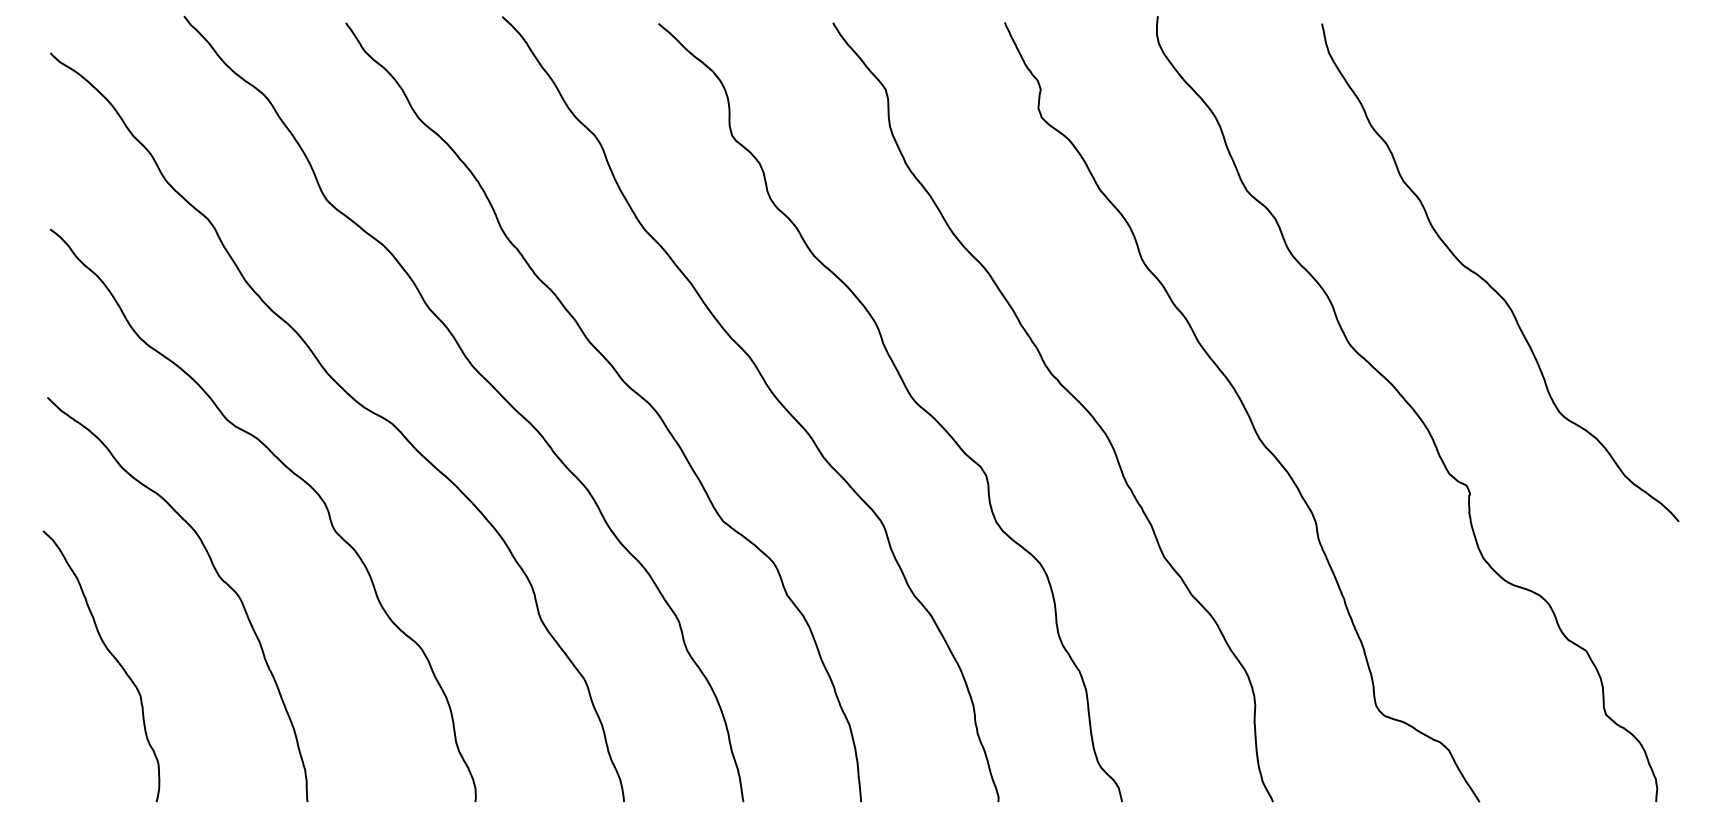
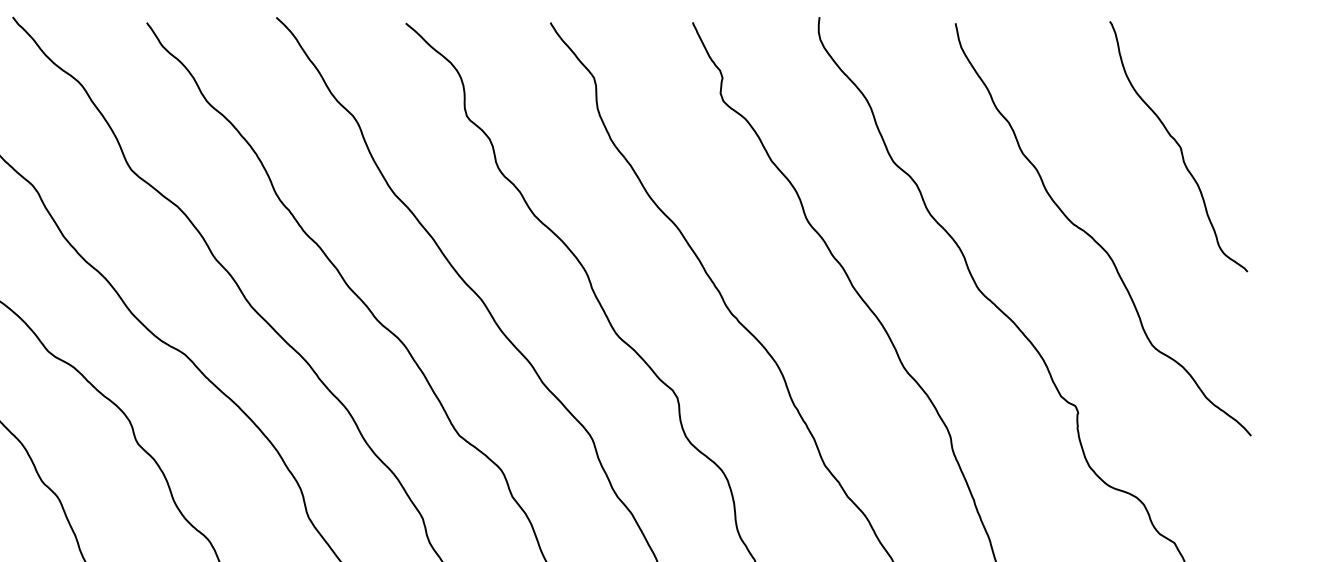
curve: (1590, 171) -> (1177, 145), added

